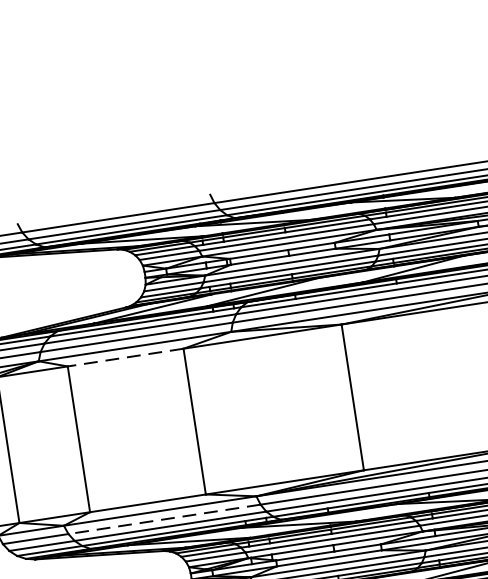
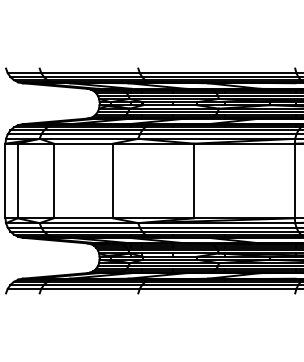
line: (125, 357) -> (83, 143), dashed -> solid
line: (164, 519) -> (90, 227), dashed -> solid

